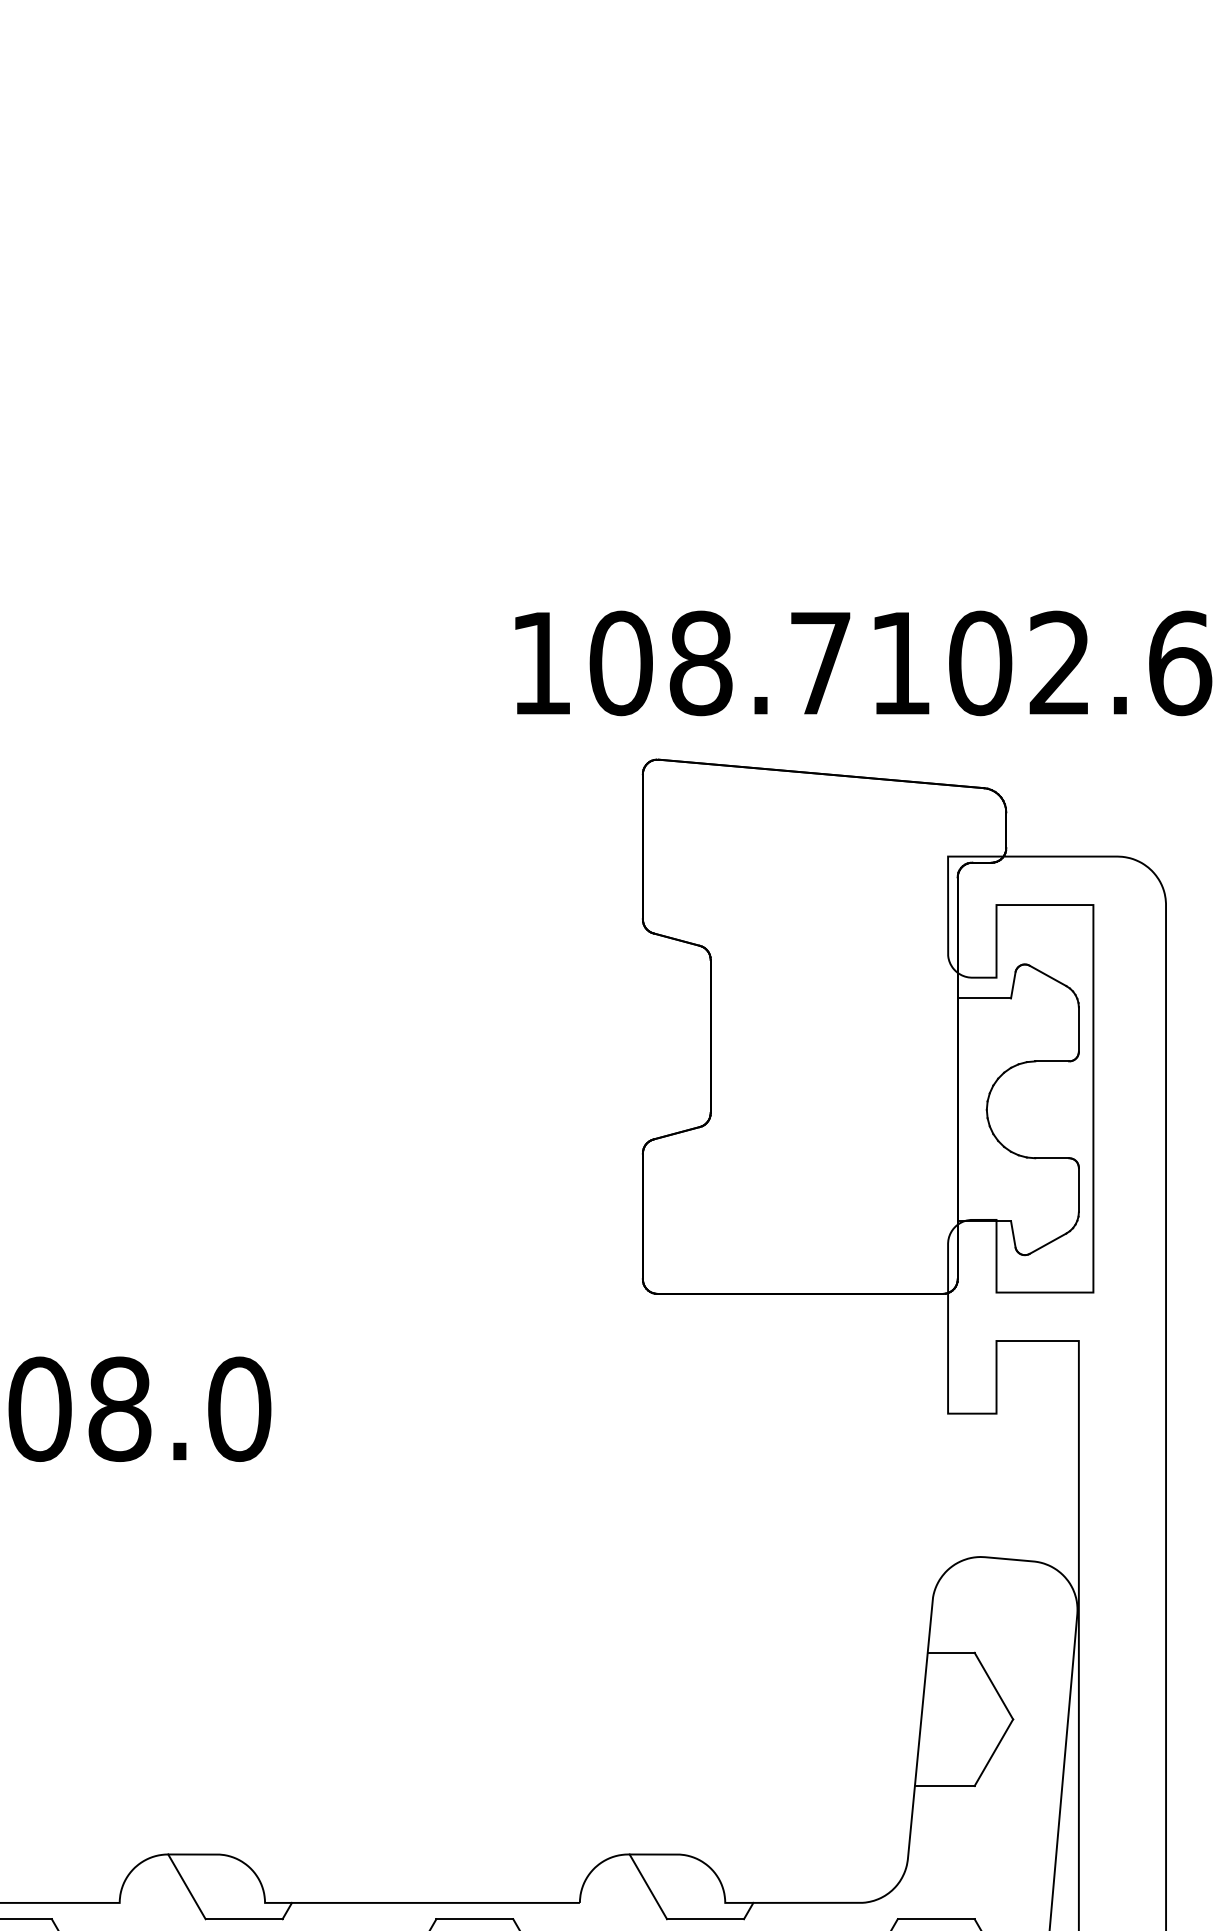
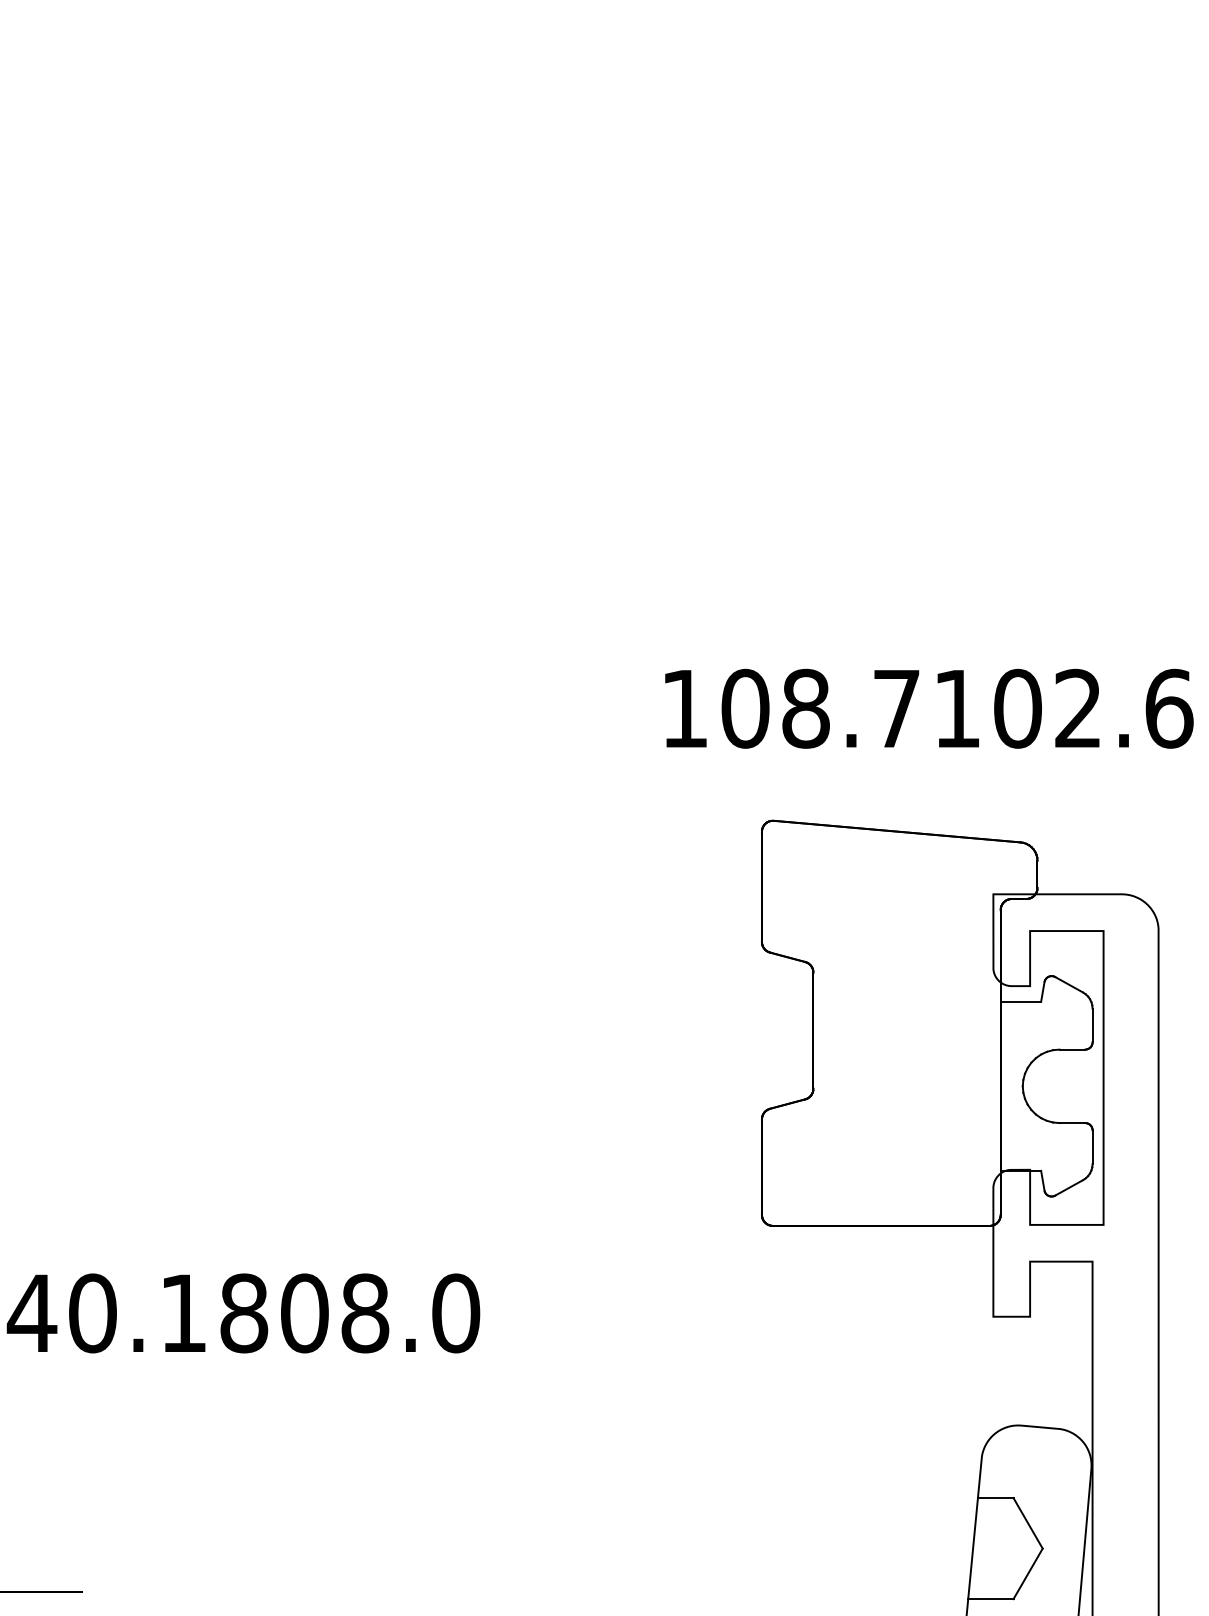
text: (863, 662) -> (929, 708), moved

